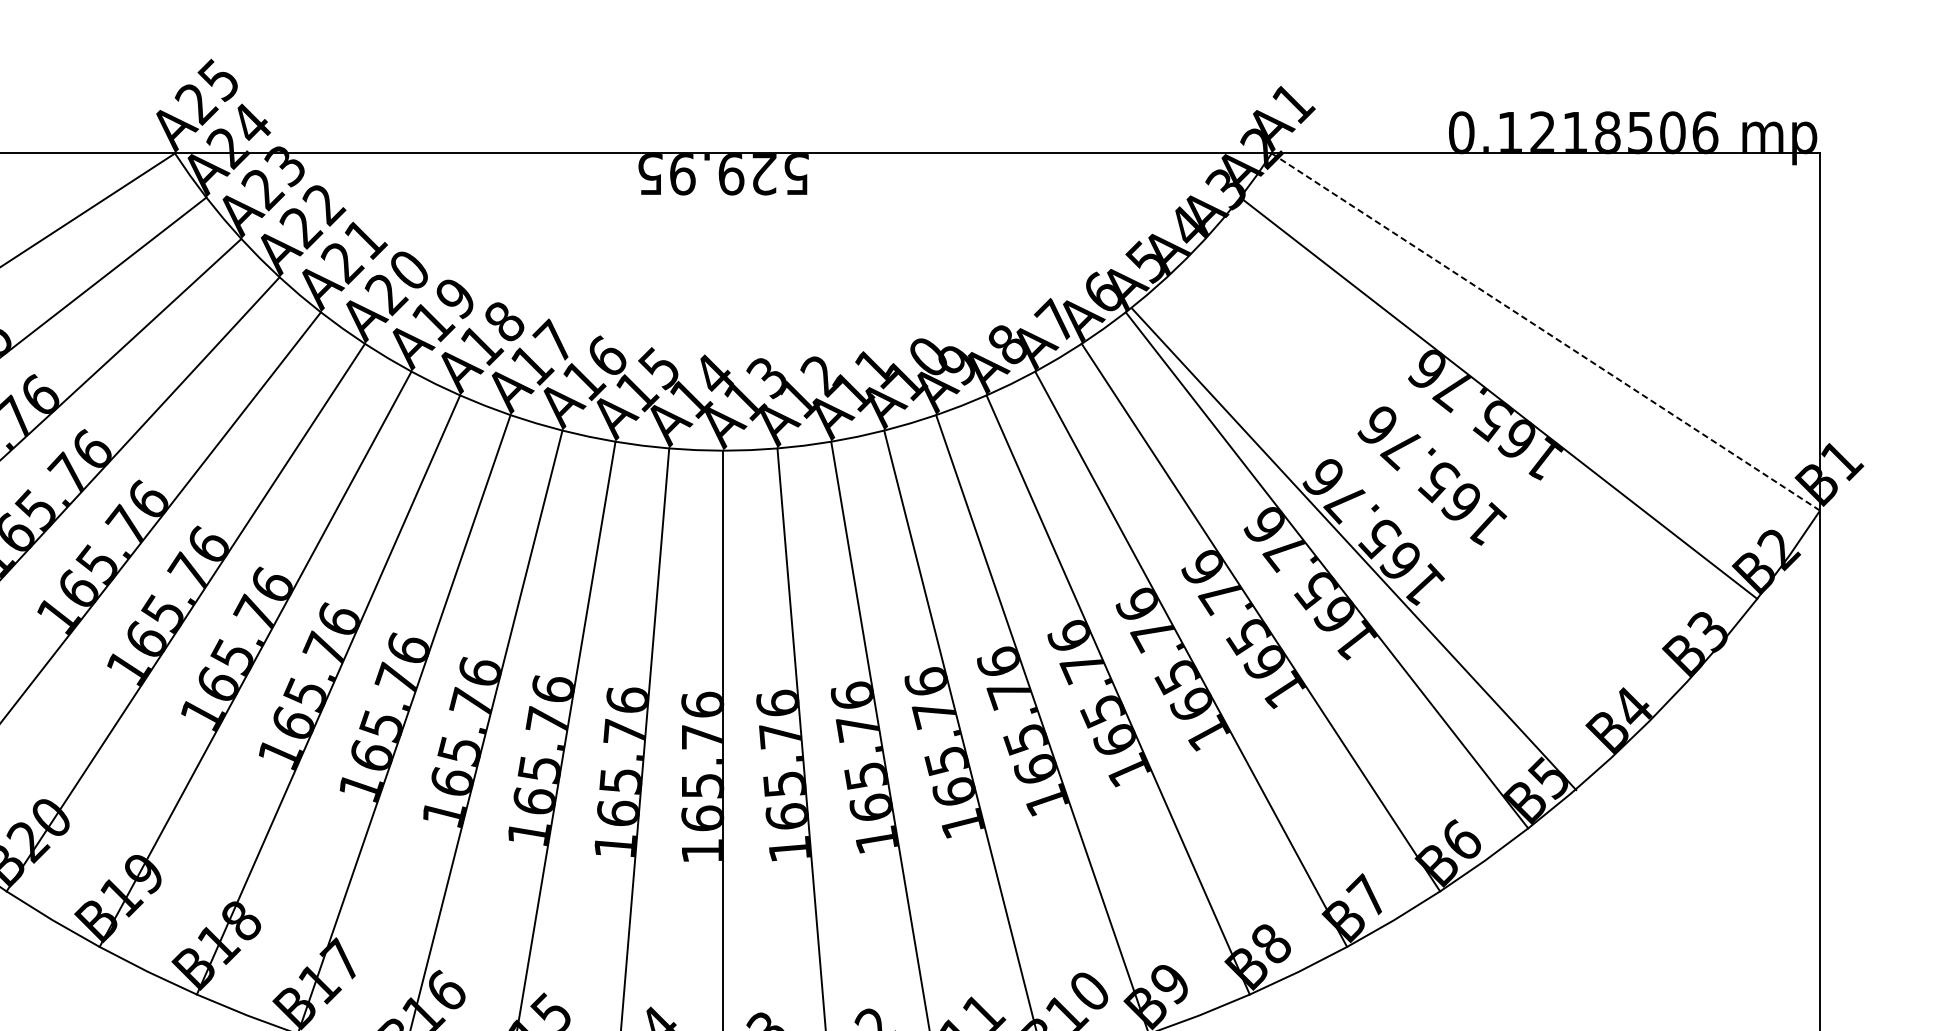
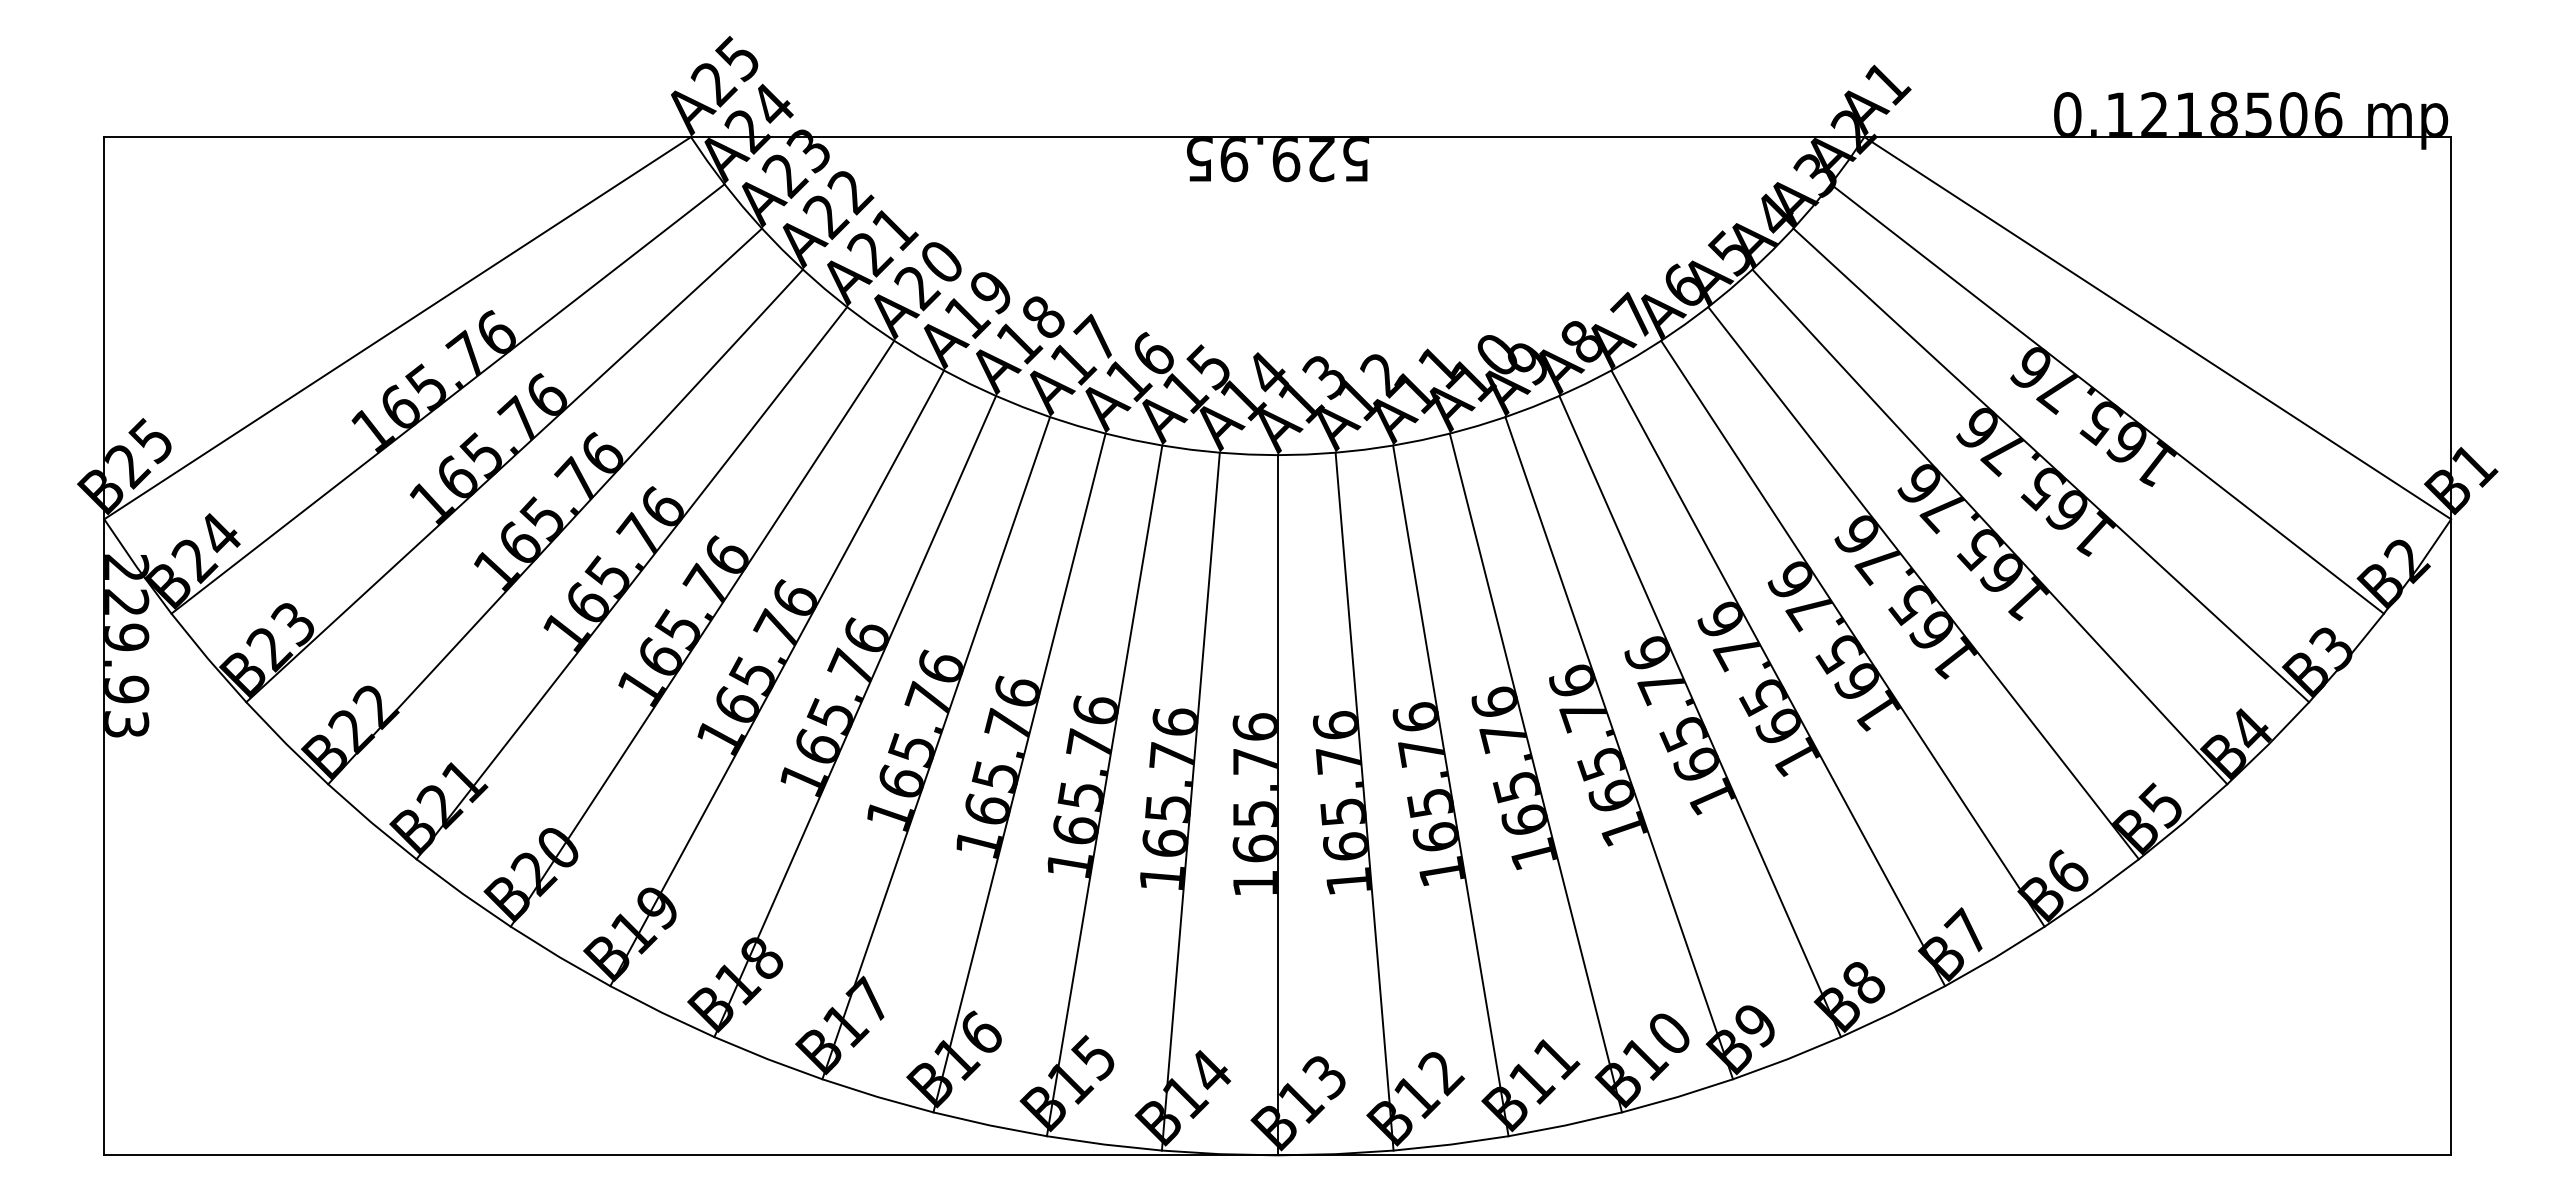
line: (1546, 332) -> (2158, 328), dashed -> solid
line: (1446, 460) -> (2051, 465), added
line: (1354, 549) -> (1989, 526), moved

